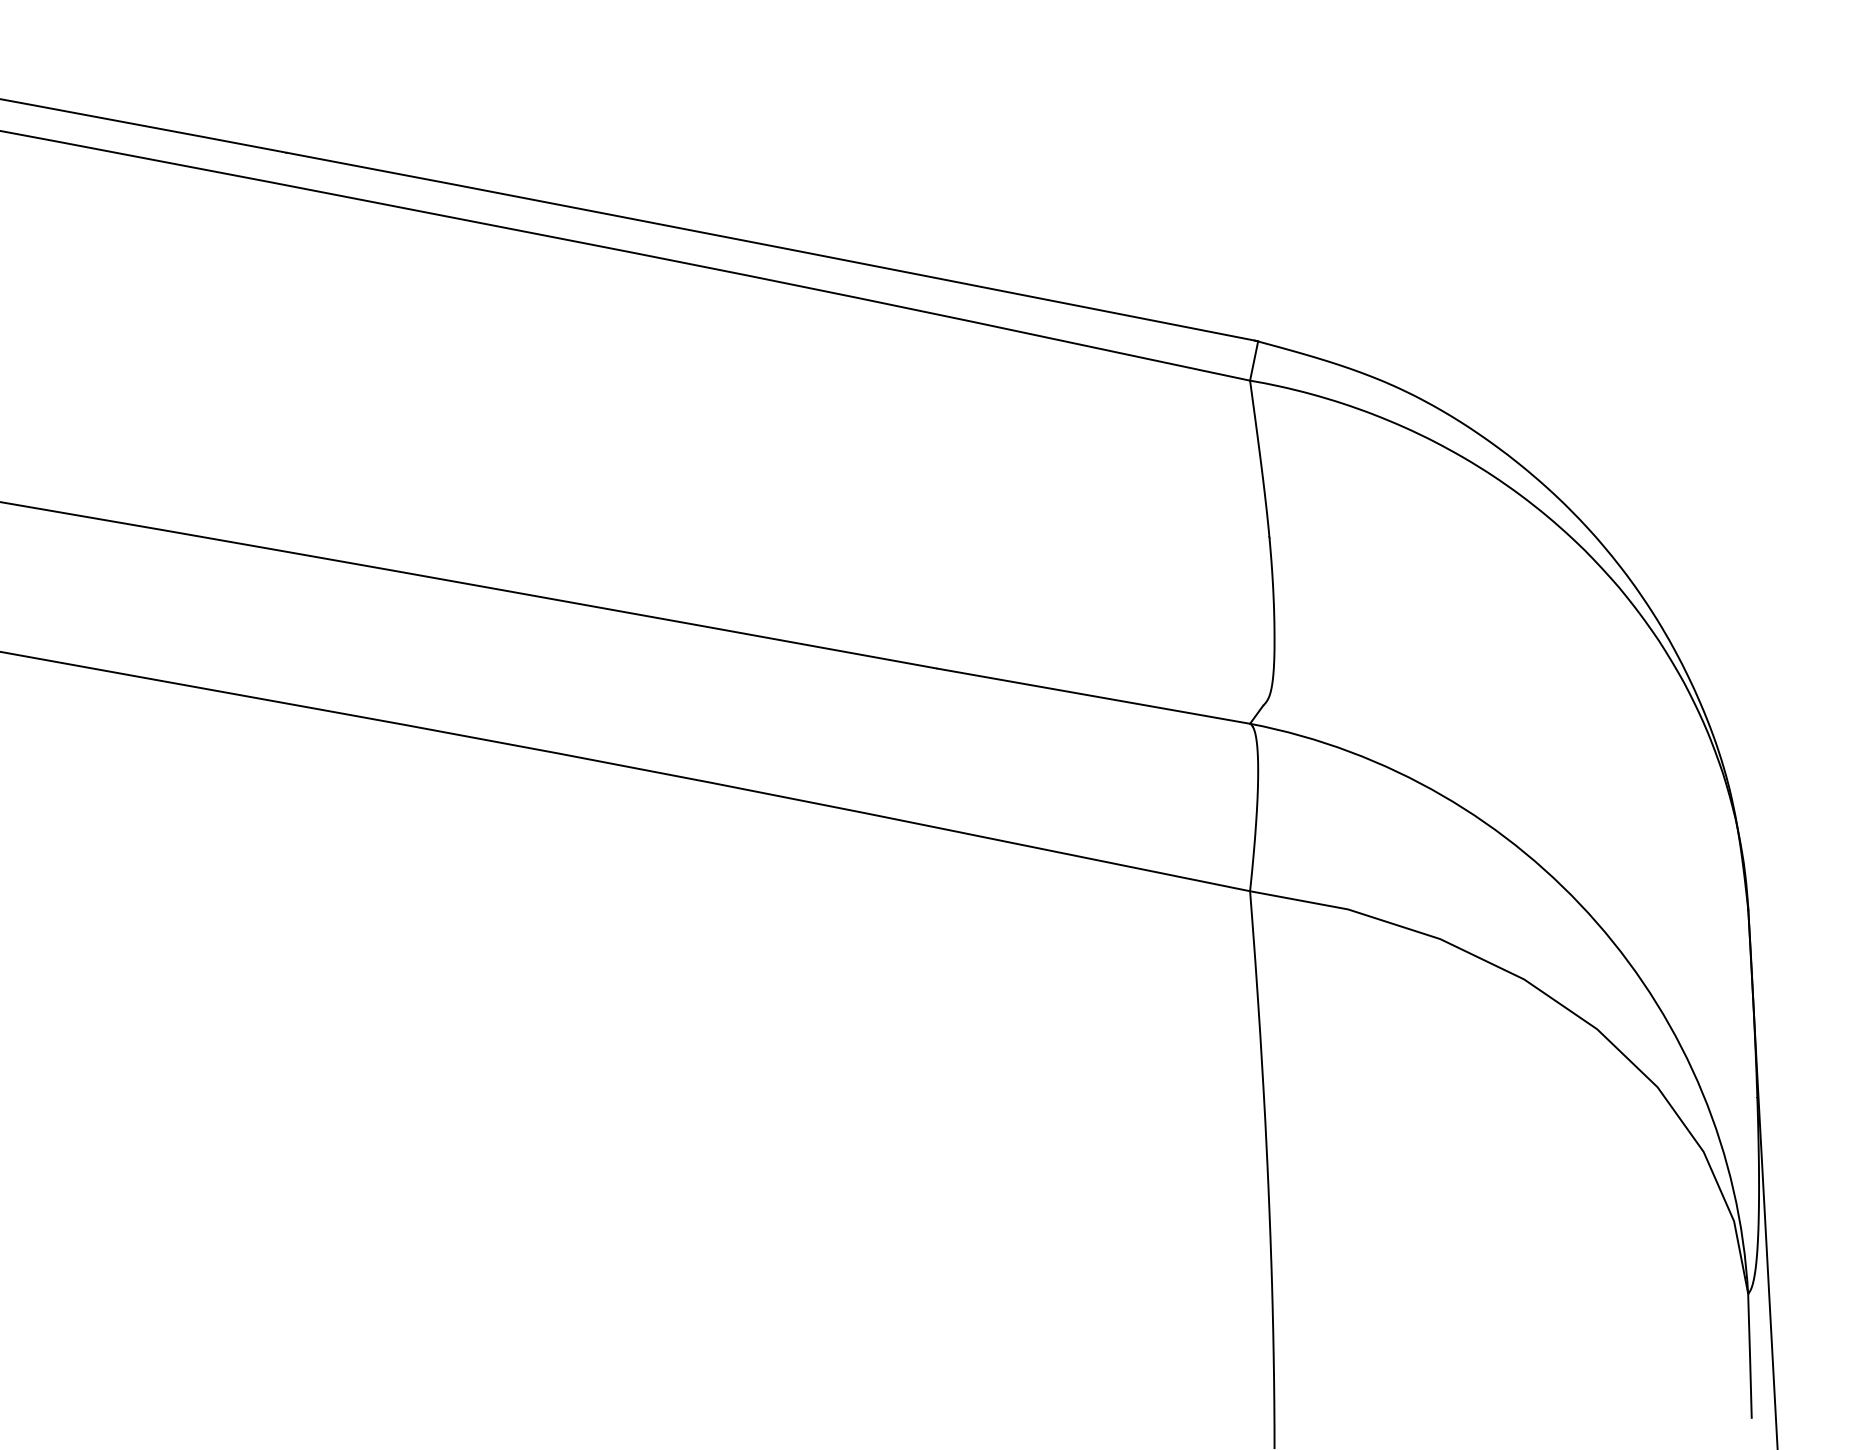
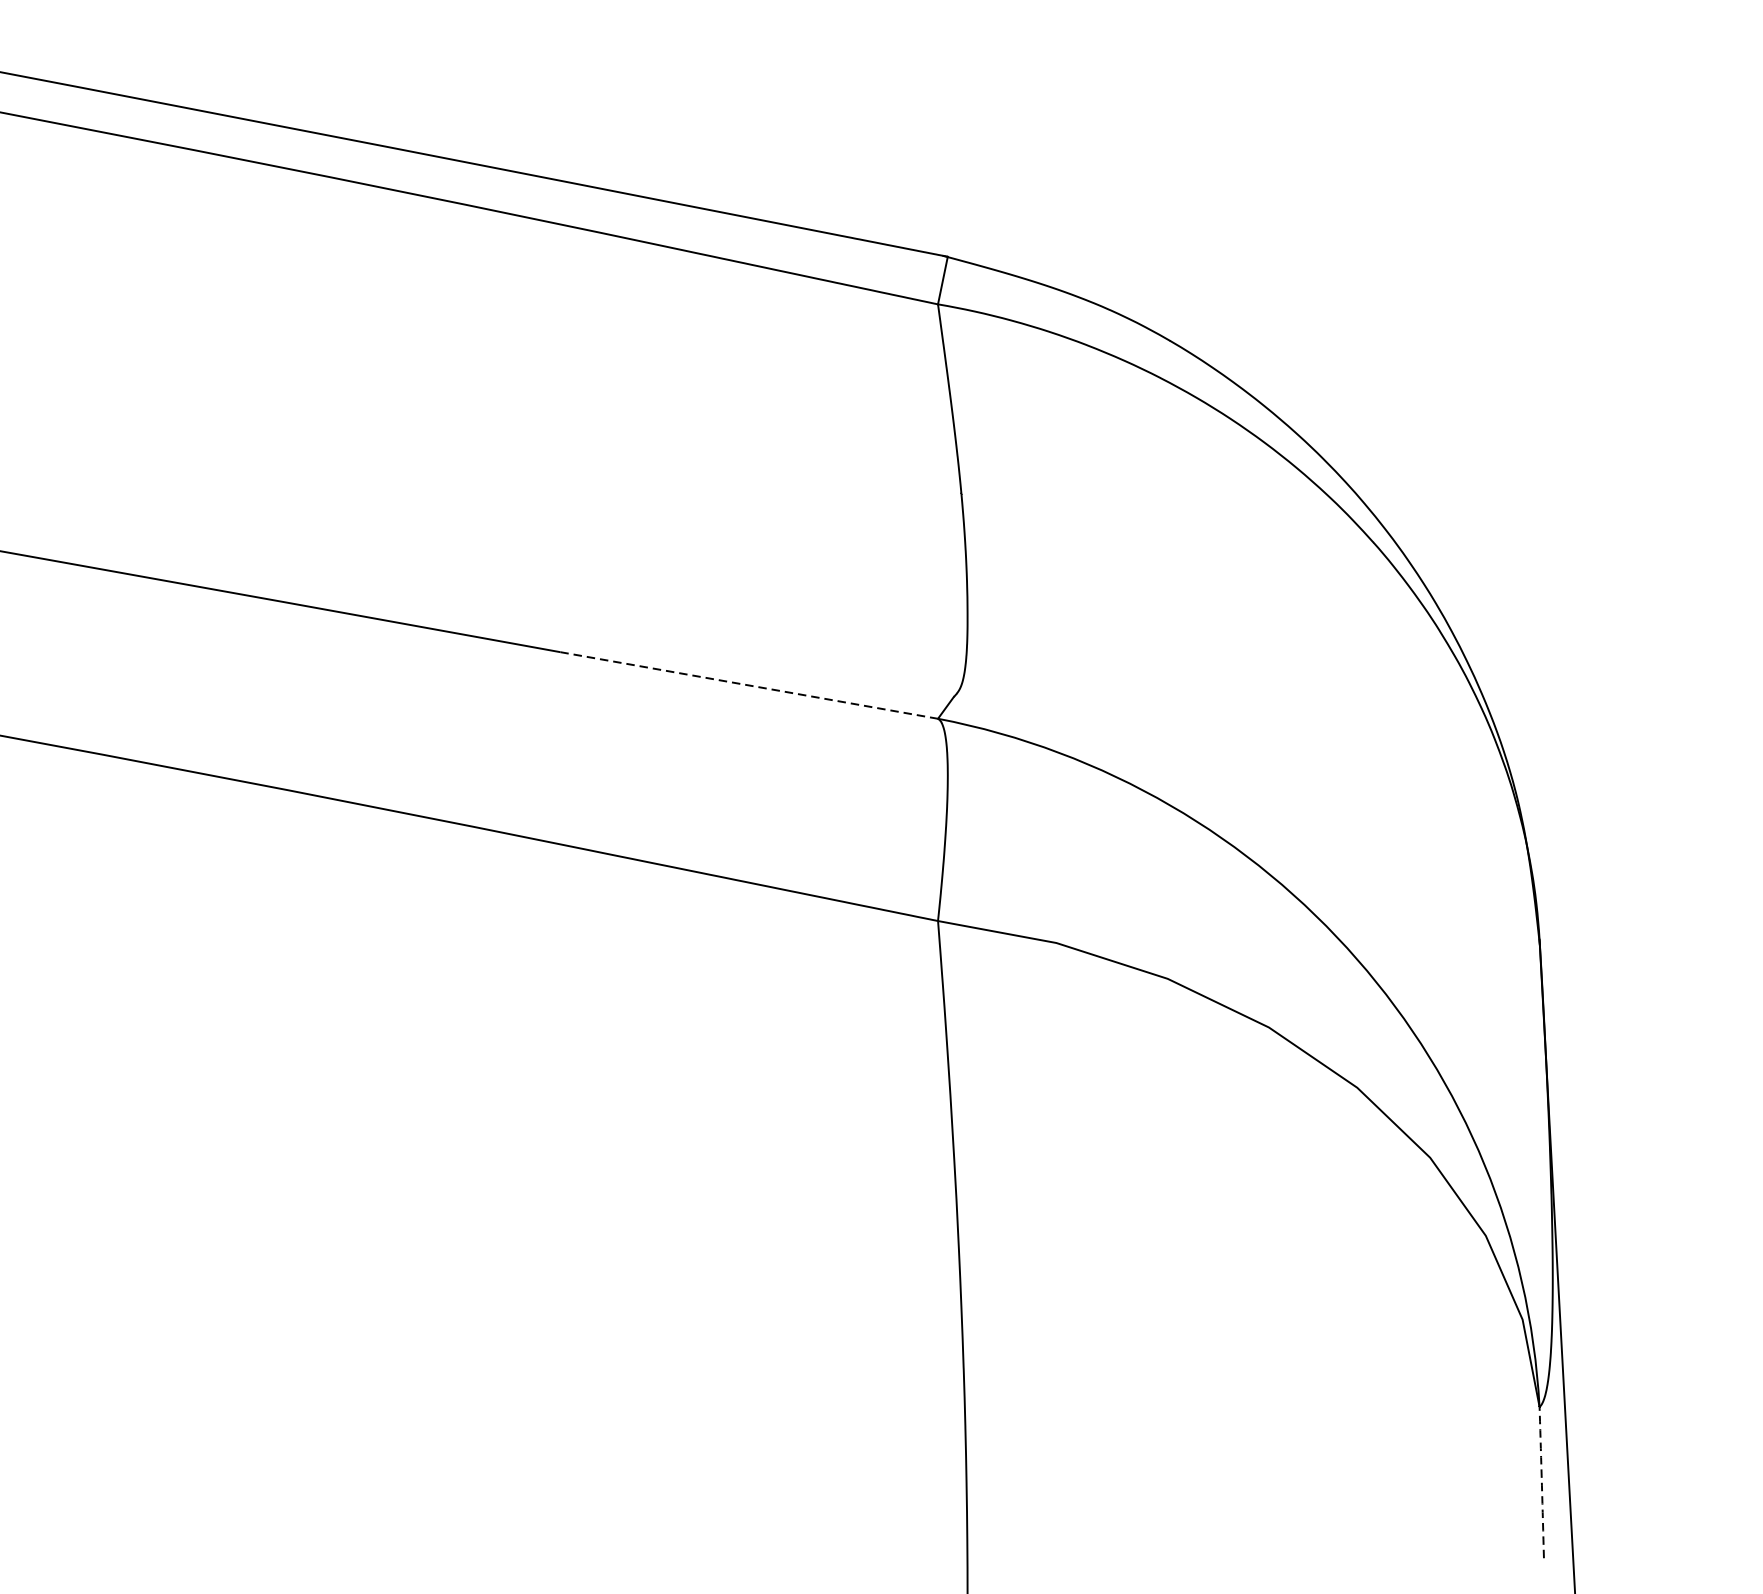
line: (1093, 696) -> (748, 685), solid -> dashed
line: (1750, 1355) -> (1542, 1481), solid -> dashed

